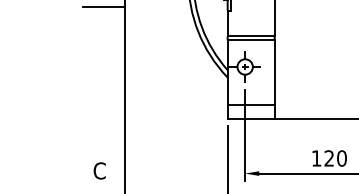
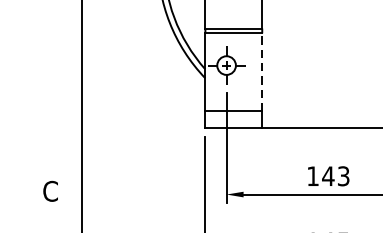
line: (274, 72) -> (262, 72), solid -> dashed
text: (335, 158) -> (335, 176), 120 -> 143

